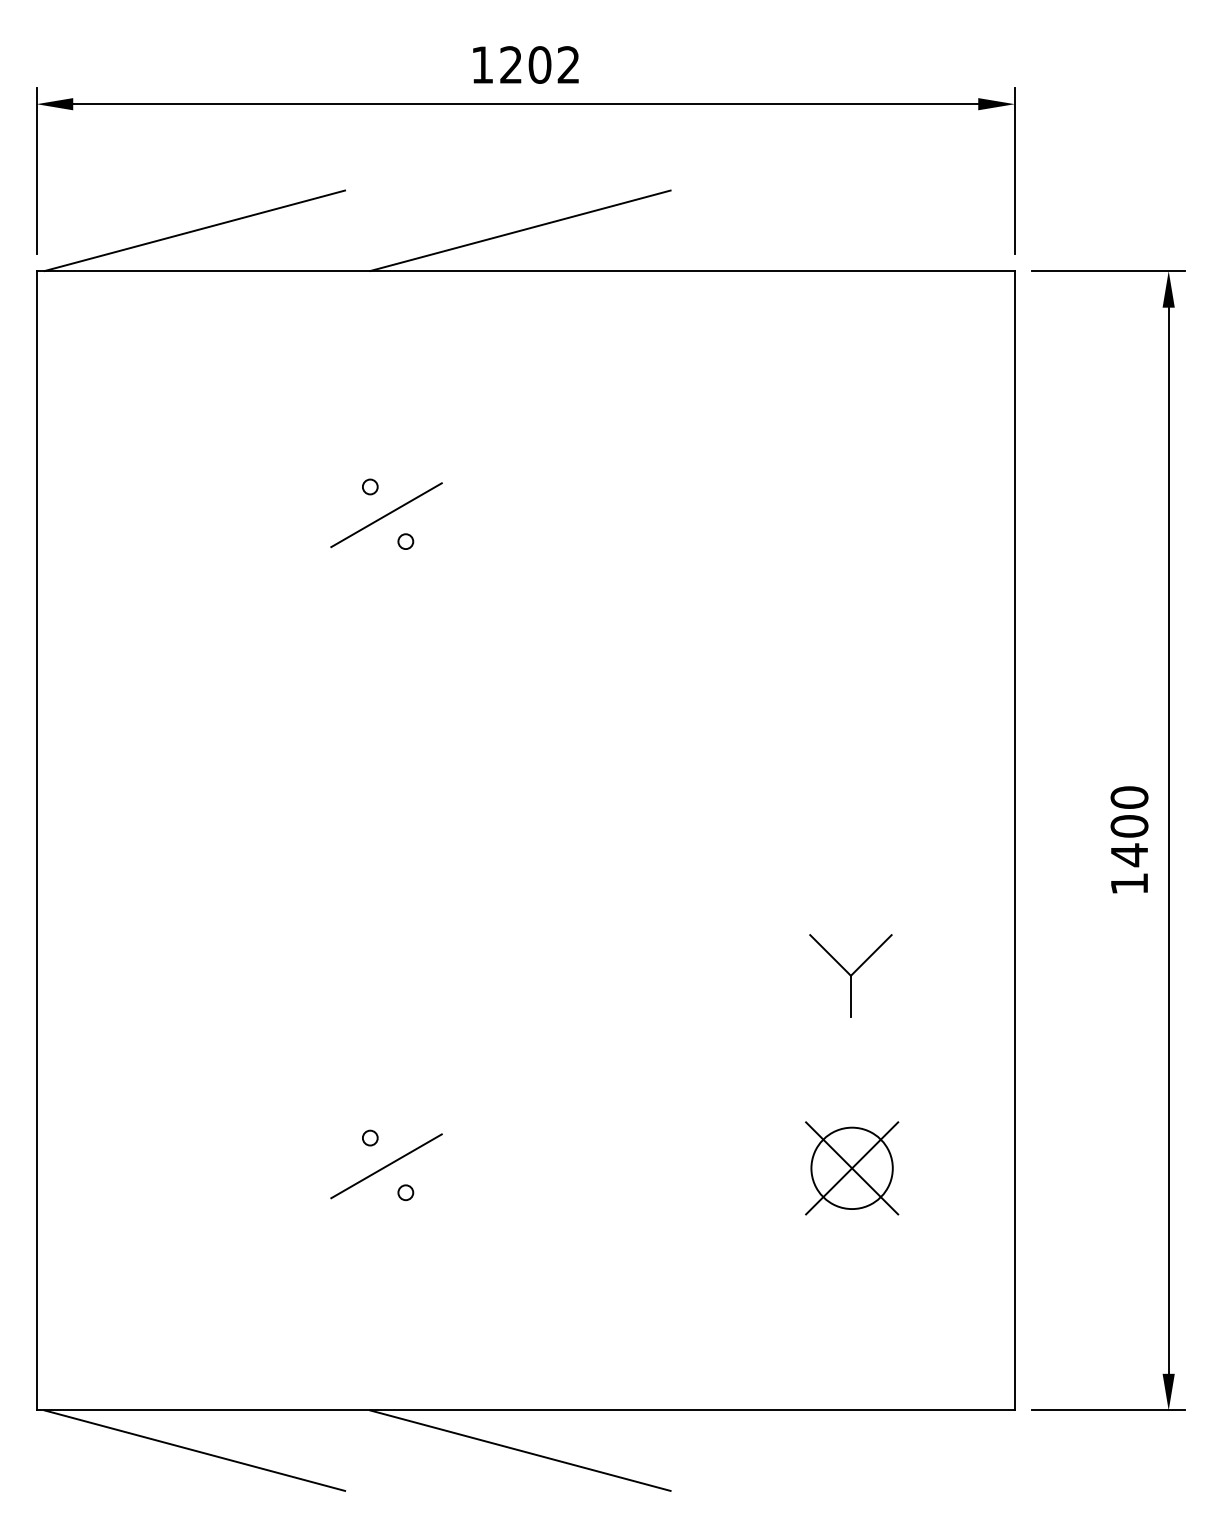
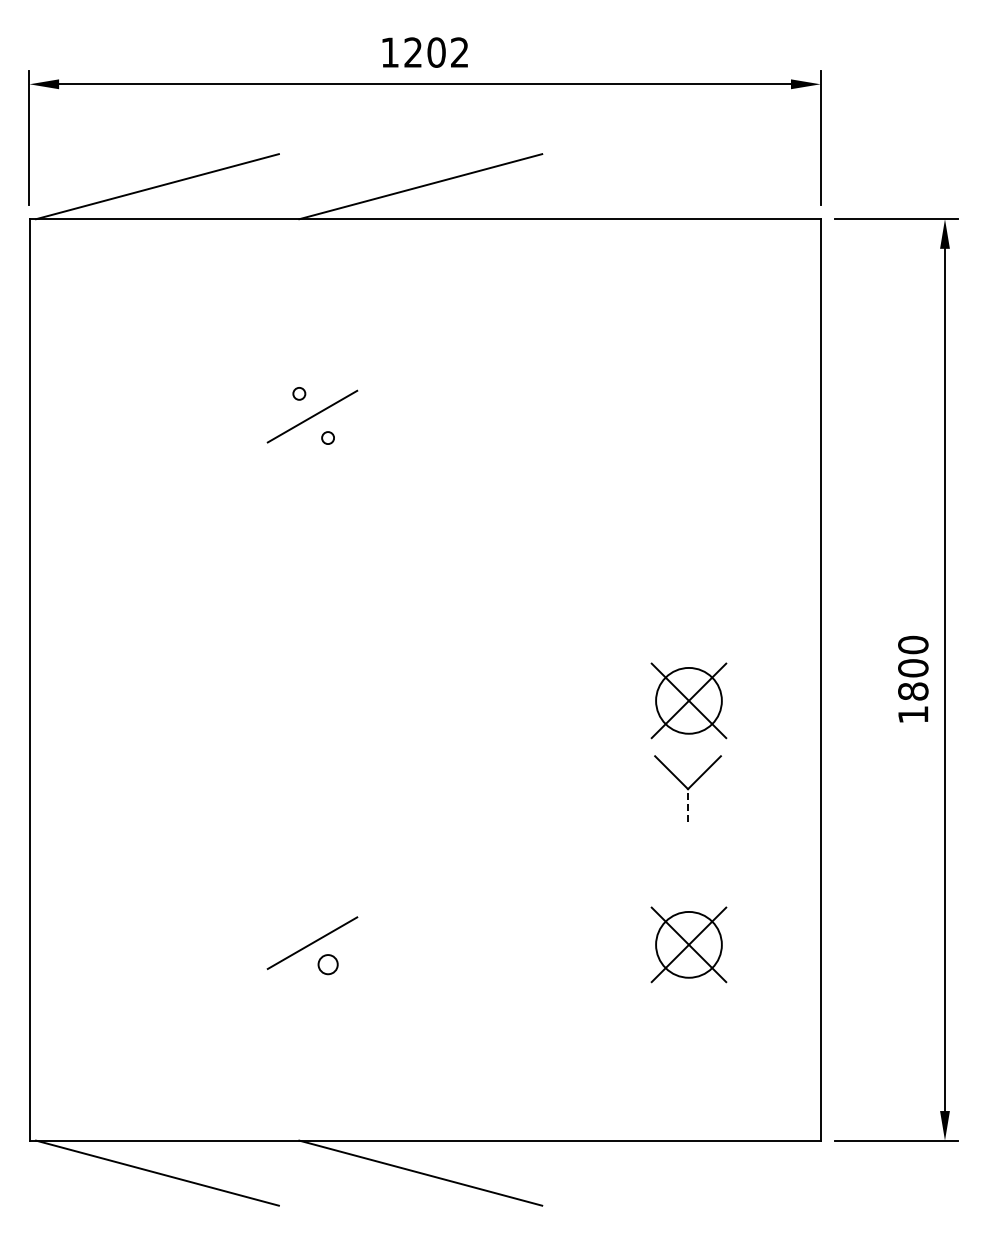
text: (1129, 855) -> (913, 691), 1400 -> 1800
part: (851, 866) -> (688, 700), added
line: (851, 996) -> (688, 805), solid -> dashed
circle: (370, 1138) -> (299, 920), removed
circle: (405, 1192) -> (327, 964), size x1.6

